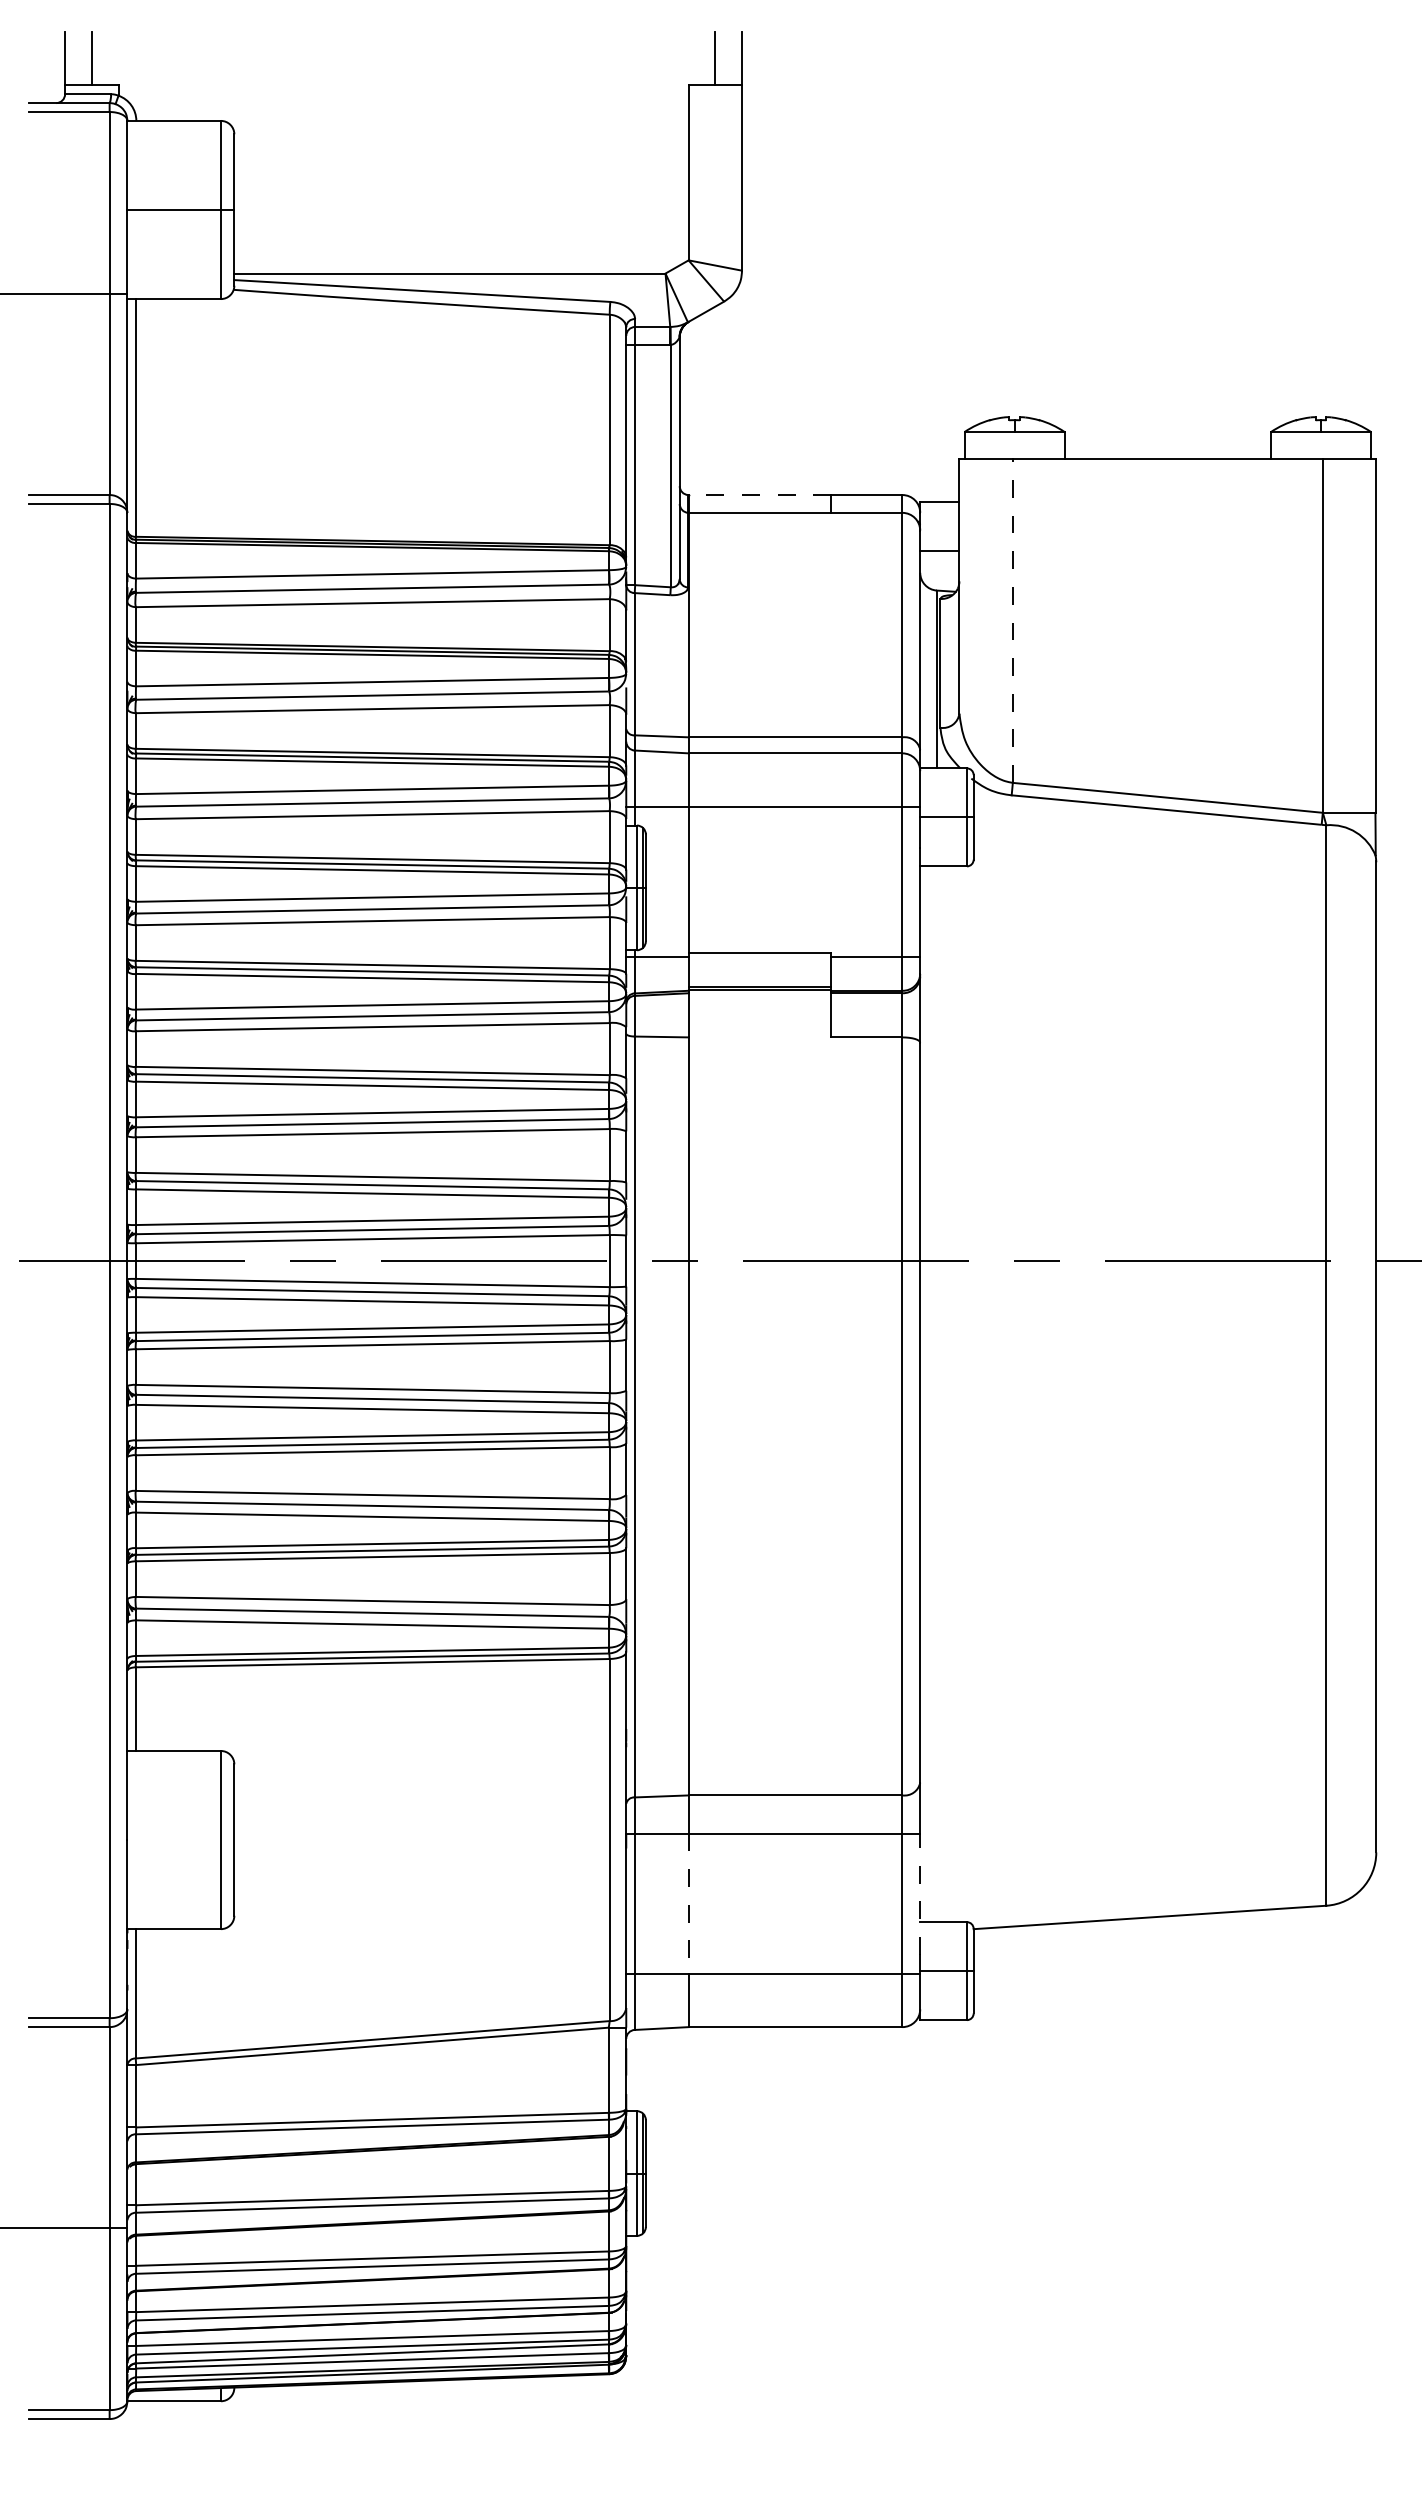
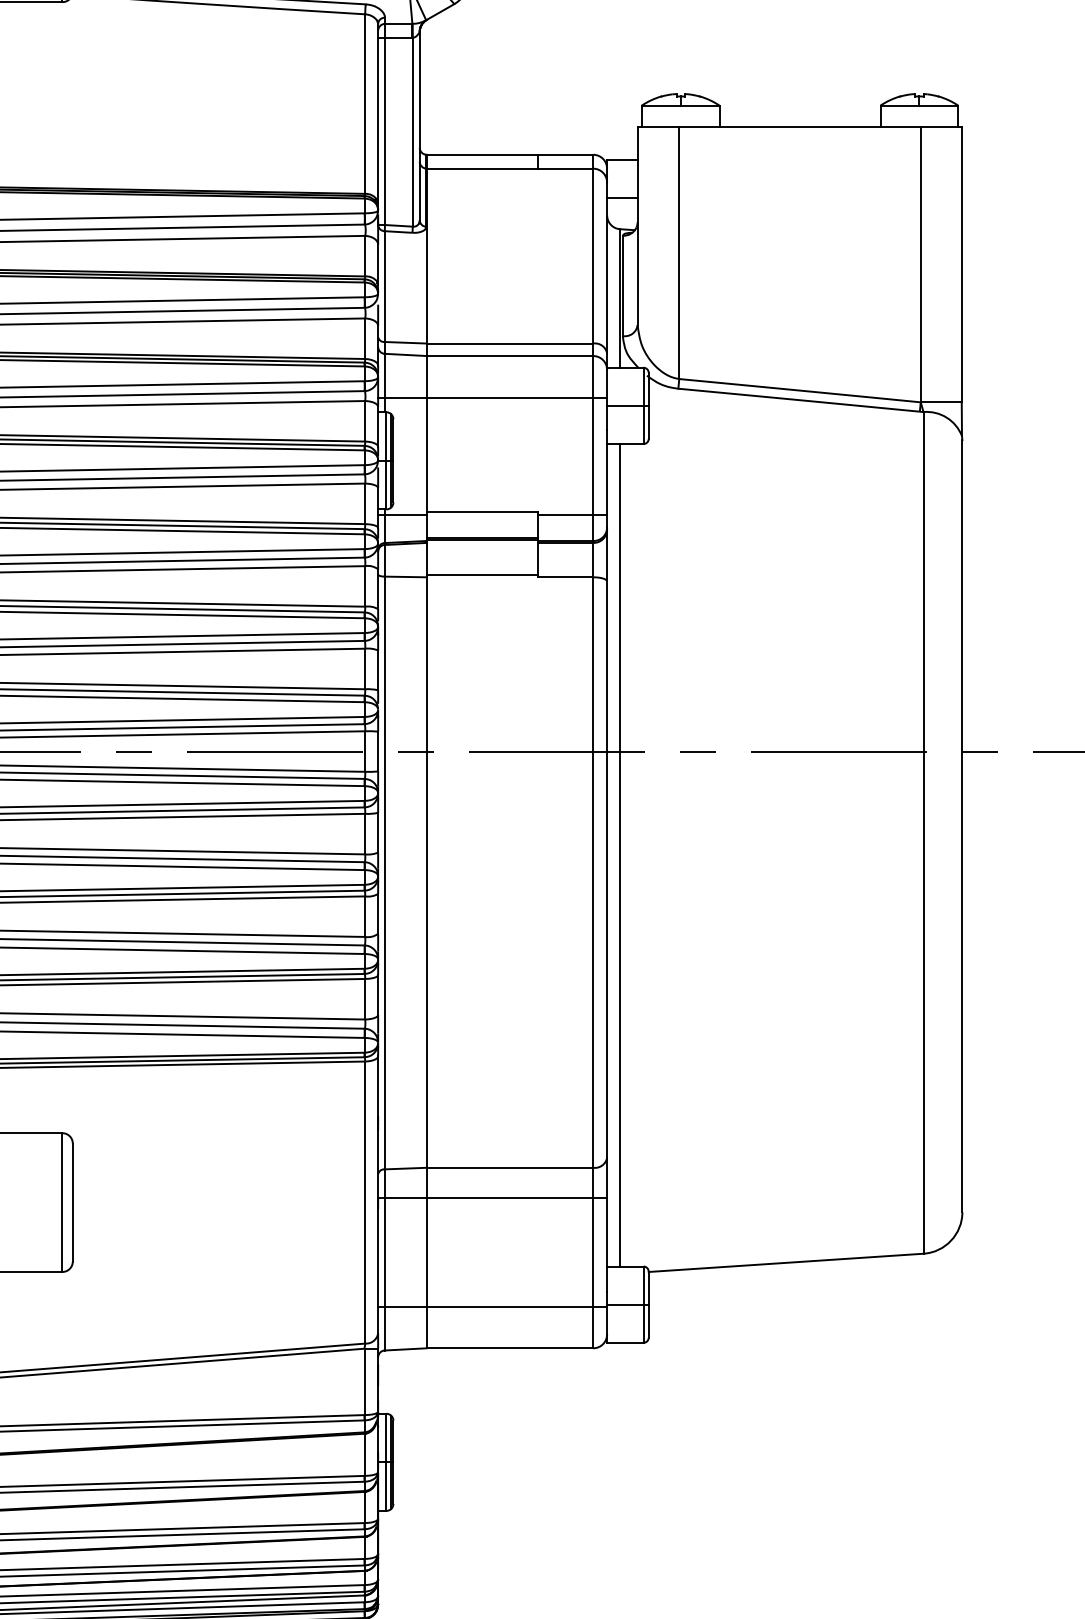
line: (759, 495) -> (481, 155), dashed -> solid
line: (1012, 621) -> (679, 253), dashed -> solid
line: (759, 1034) -> (481, 575), added
line: (936, 1394) -> (619, 855), added
line: (920, 1894) -> (607, 1244), dashed -> solid
line: (688, 1904) -> (426, 1252), dashed -> solid

